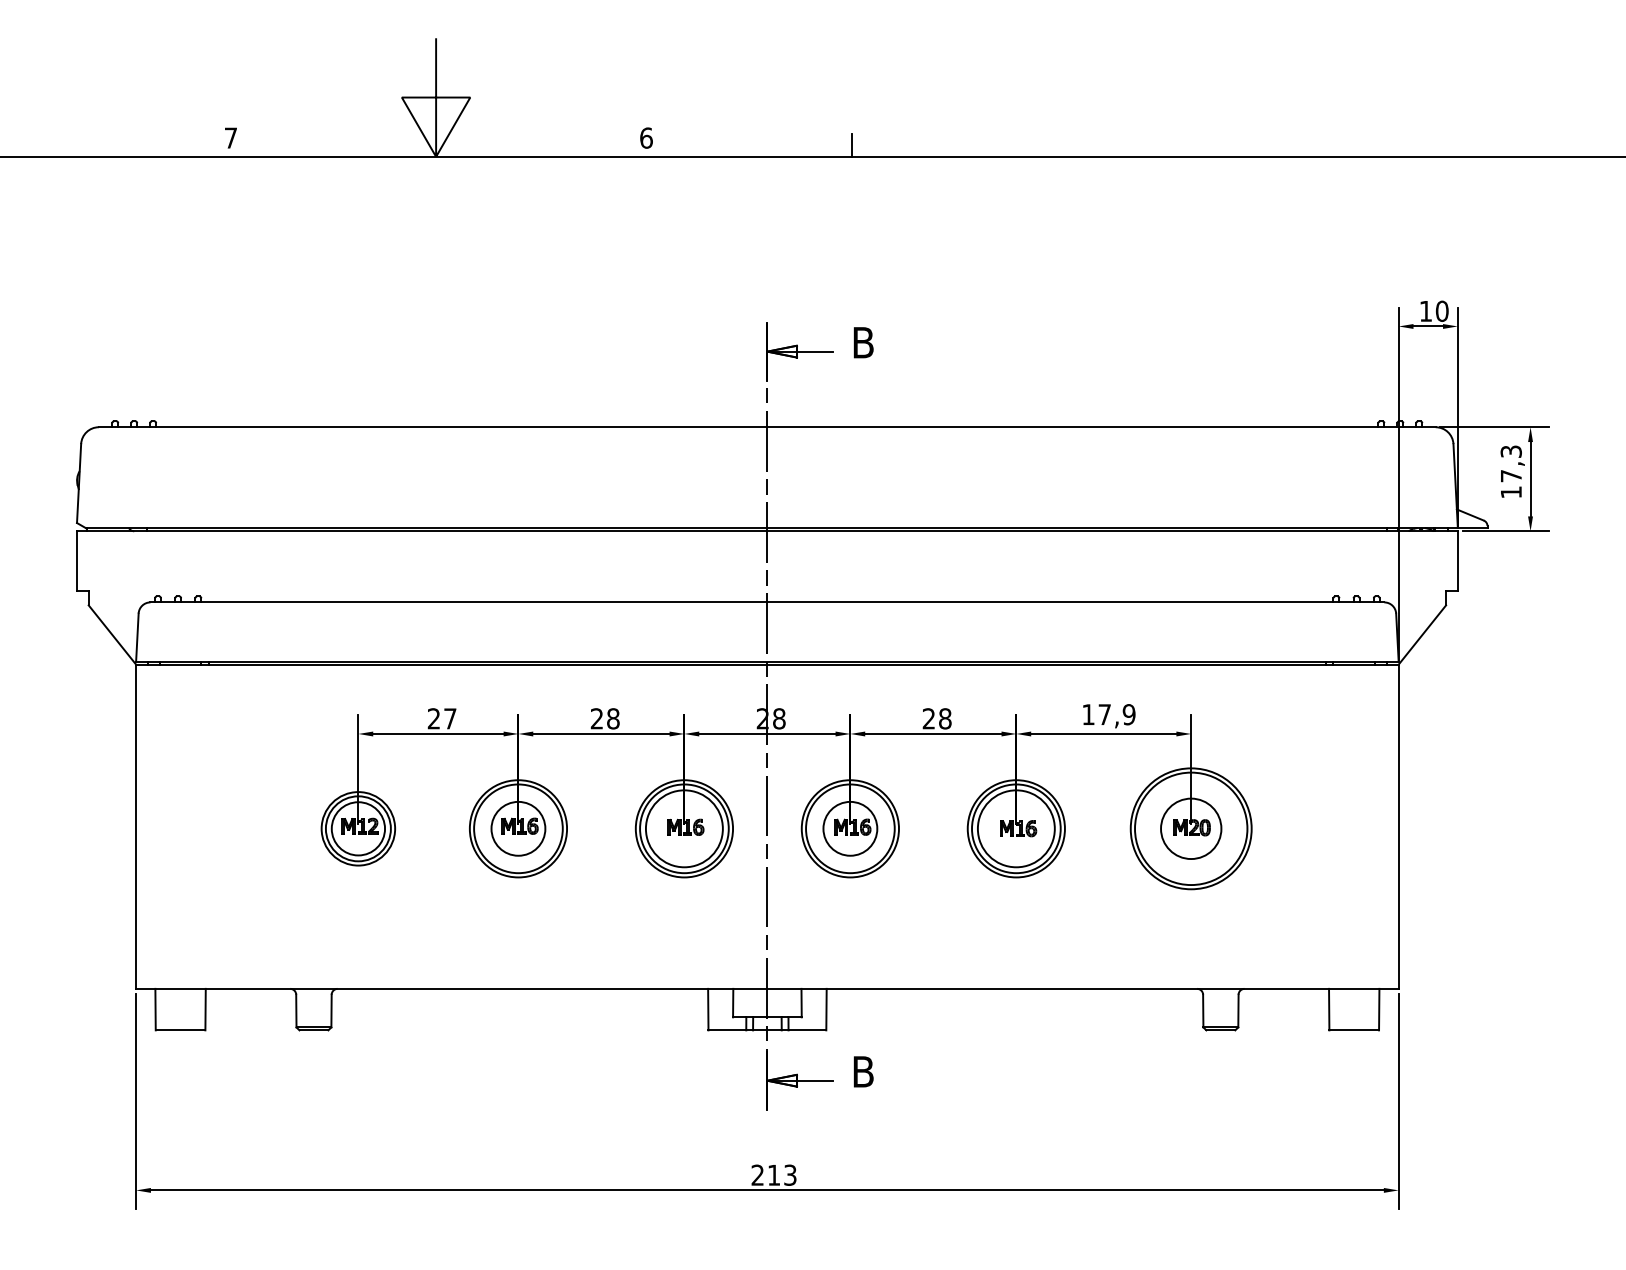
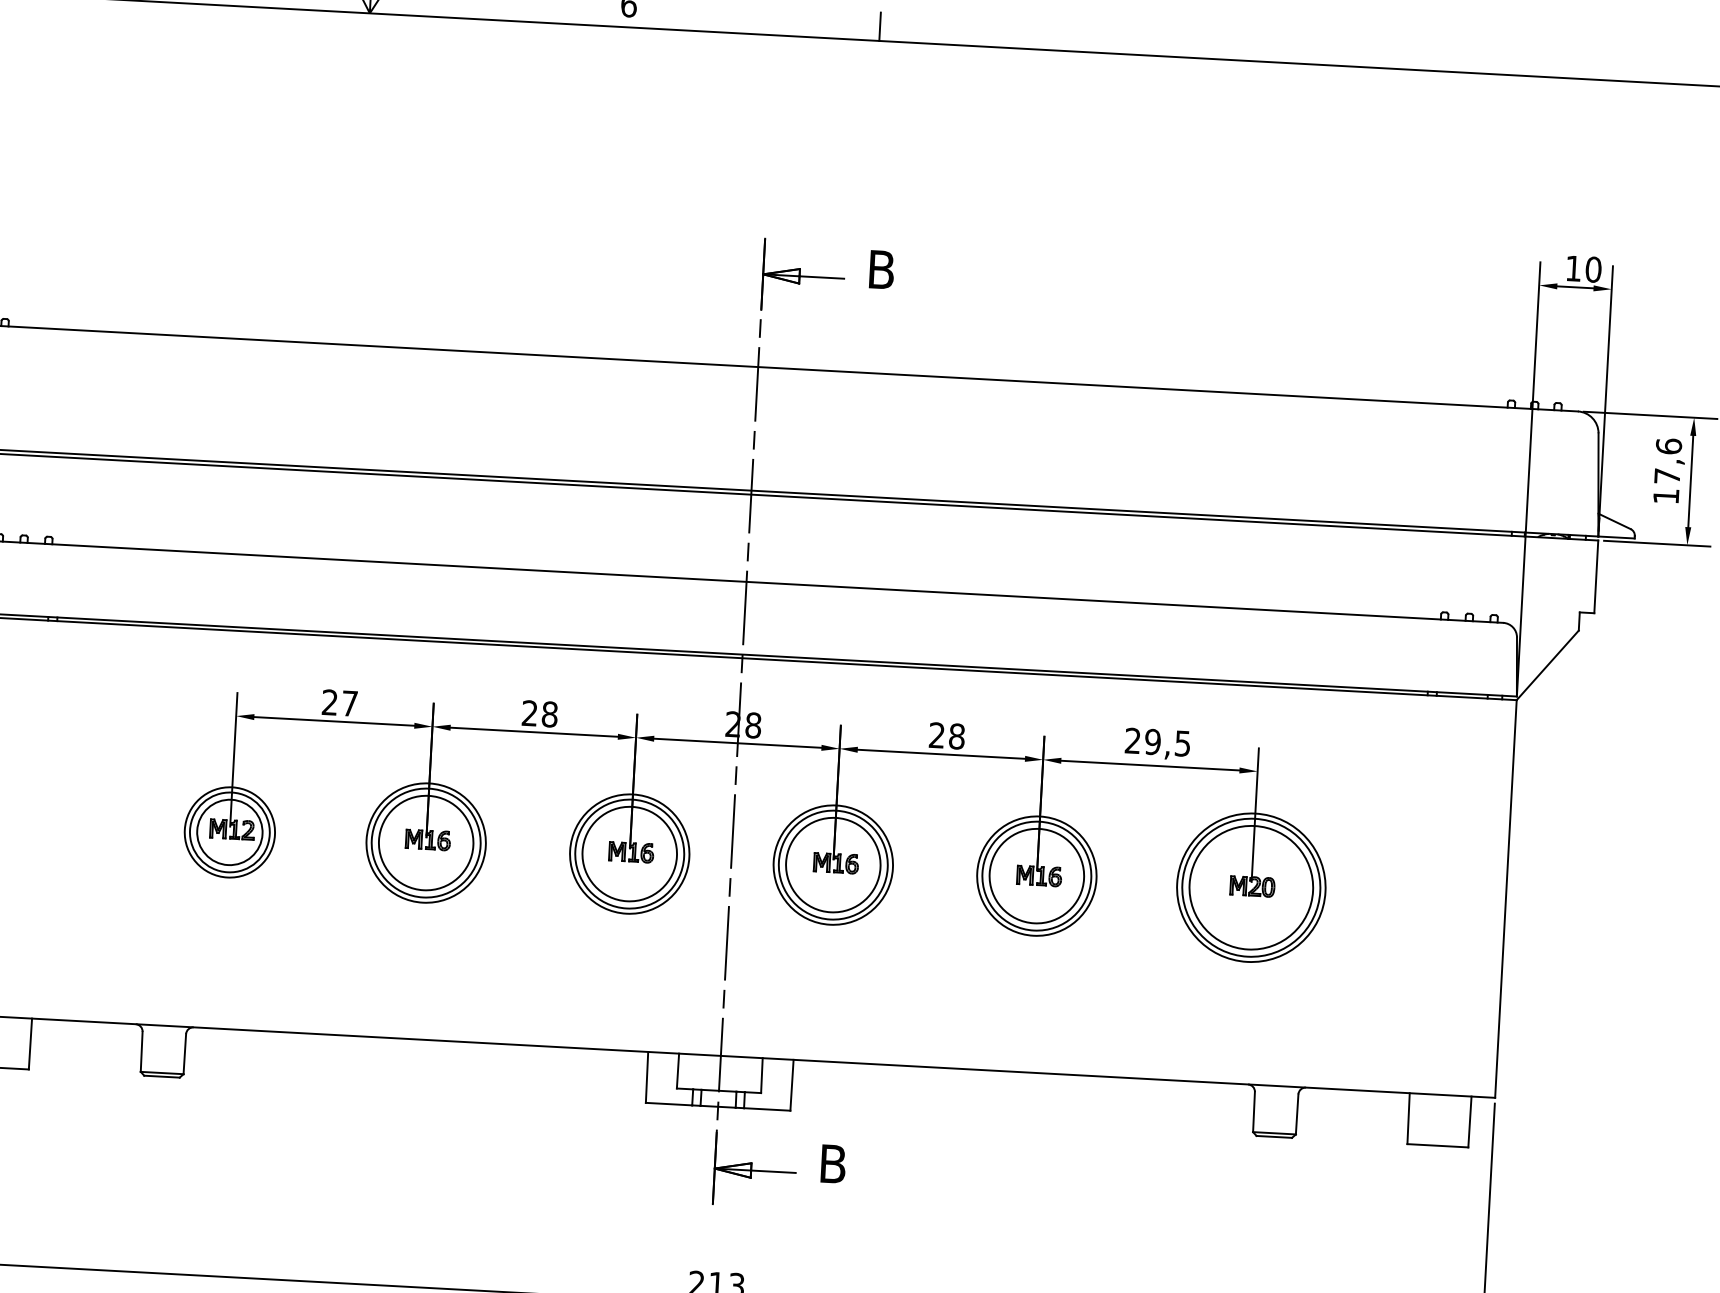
text: (1510, 451) -> (1668, 446), 17,3 -> 17,6
text: (1108, 714) -> (1157, 742), 17,9 -> 29,5
circle: (517, 828) -> (425, 842), size x1.43
circle: (849, 828) -> (832, 864), size x1.43
circle: (1190, 828) -> (1250, 887), size x1.67

